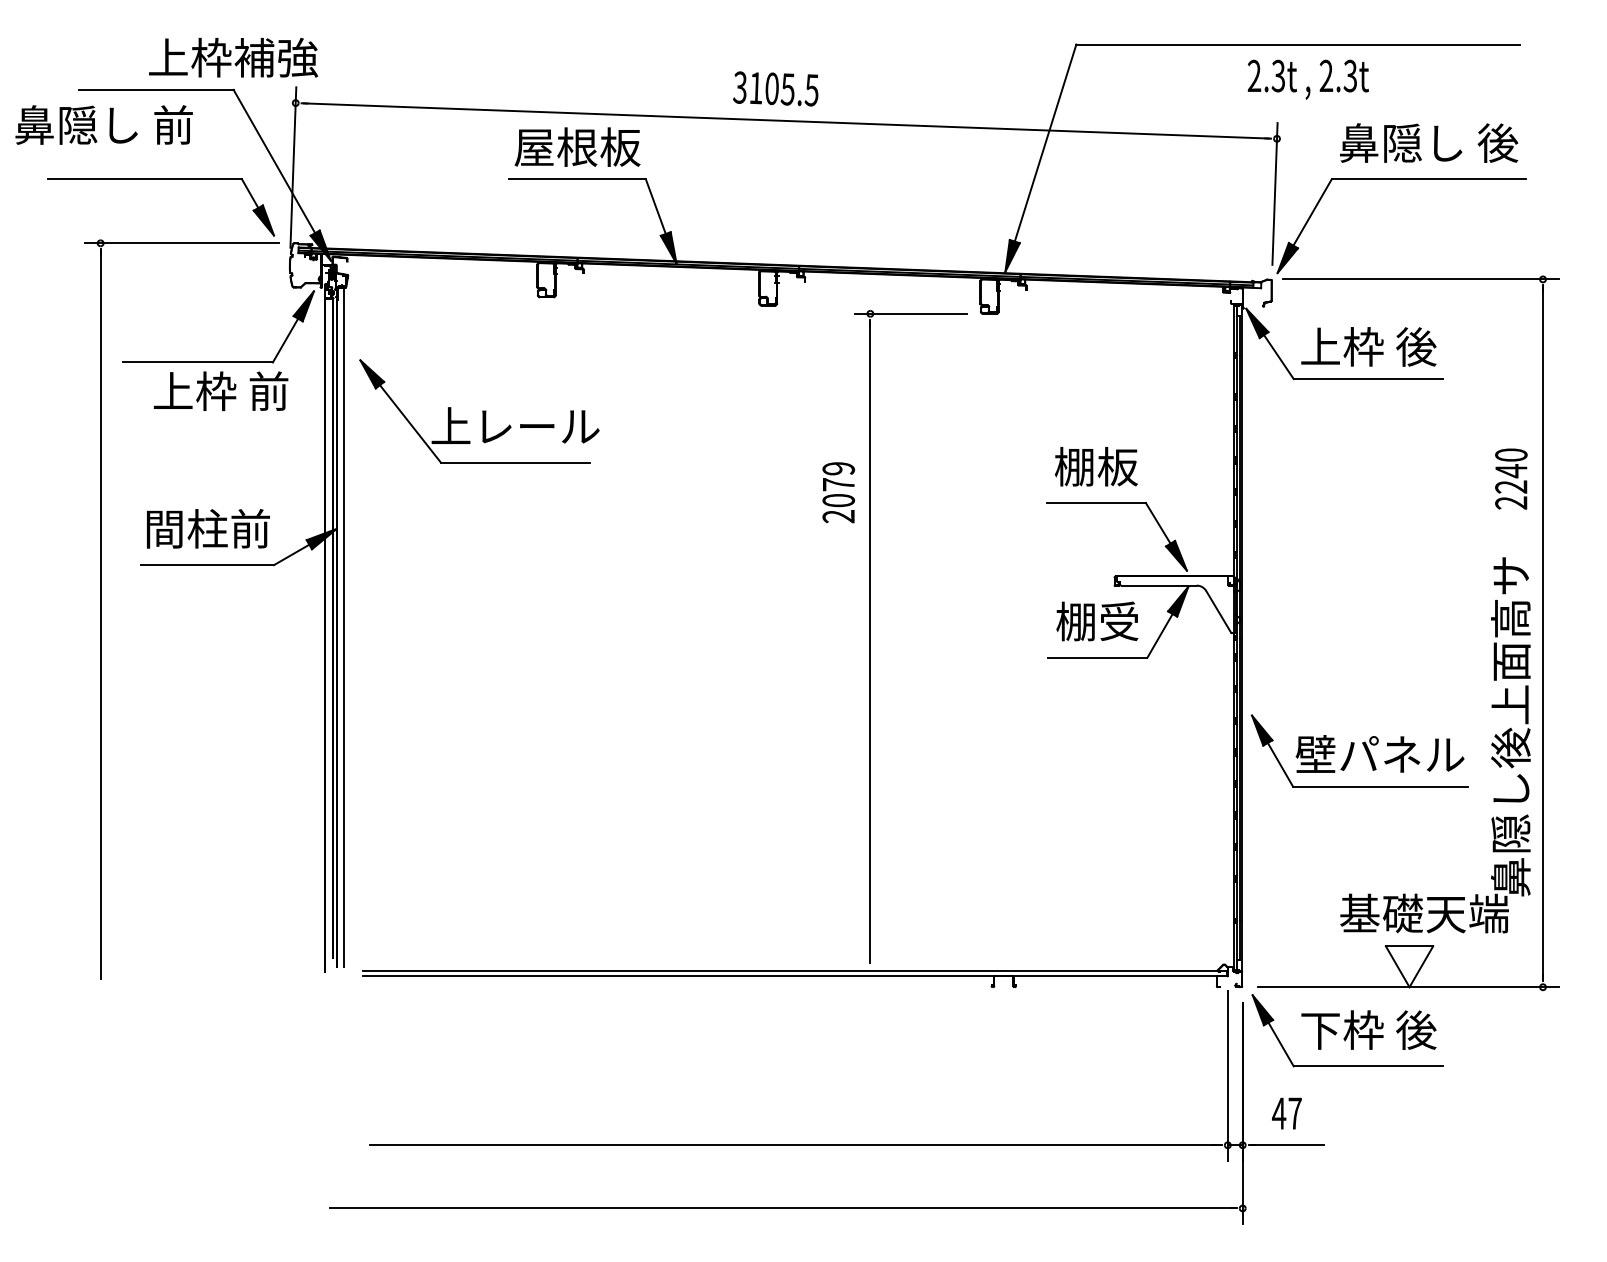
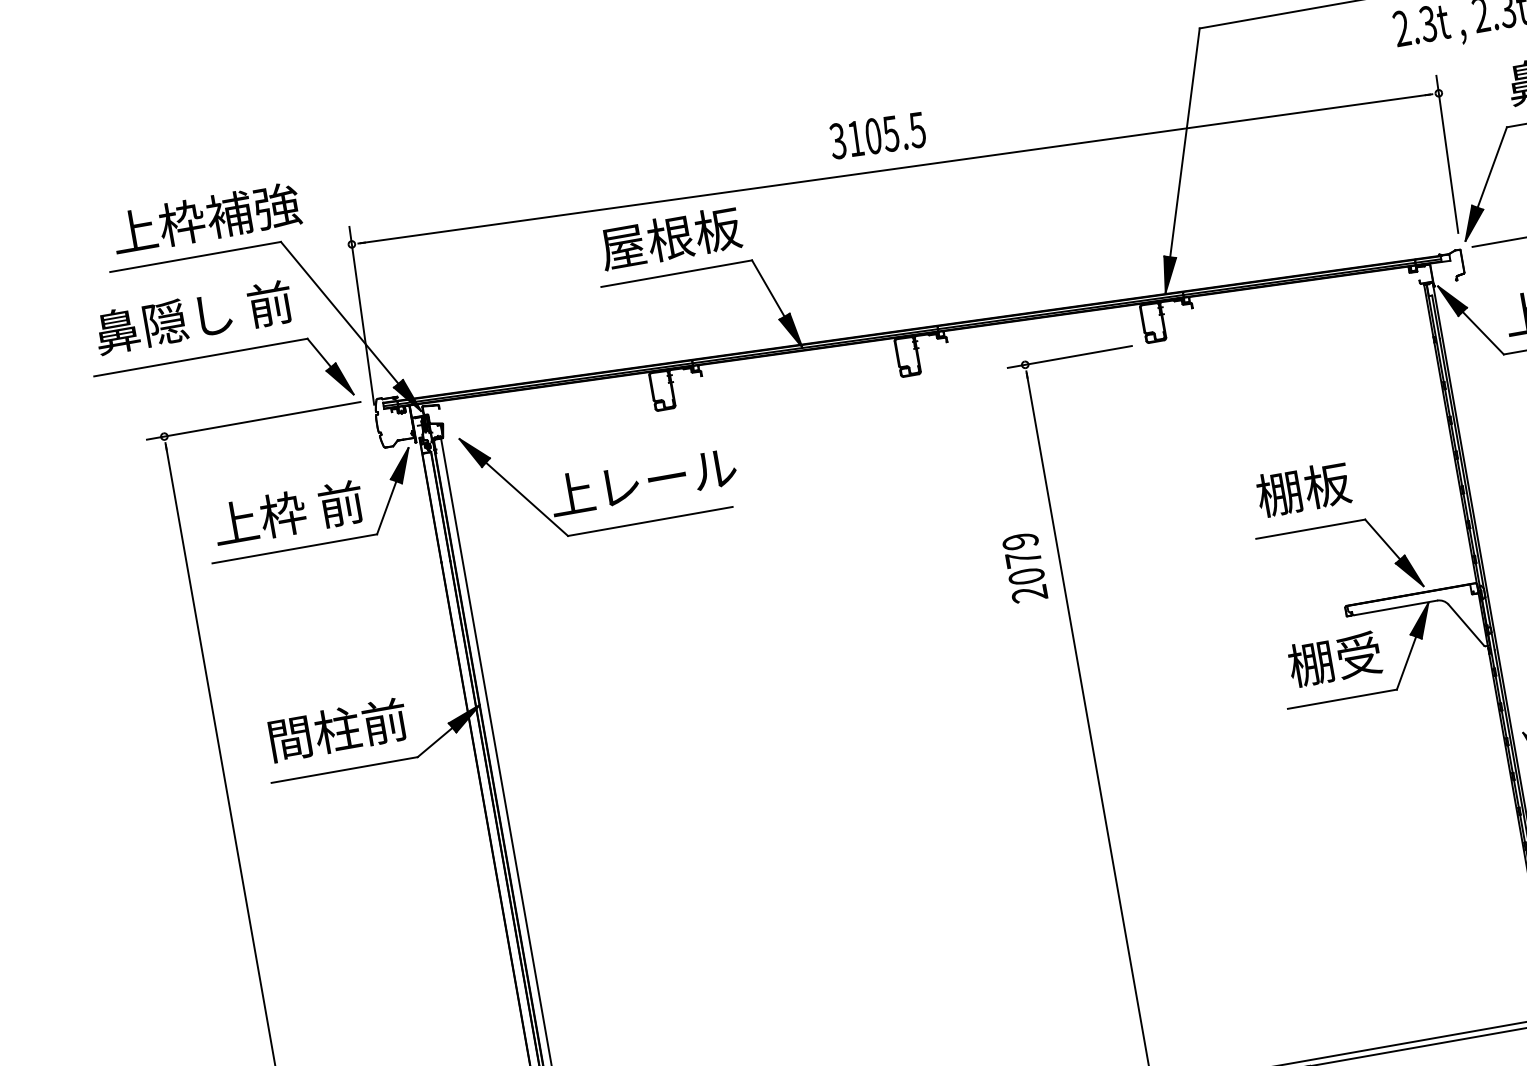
text: (233, 57) -> (206, 218), moved
text: (103, 124) -> (193, 317), moved
text: (220, 390) -> (287, 512), moved
part: (479, 411) -> (600, 472), moved

